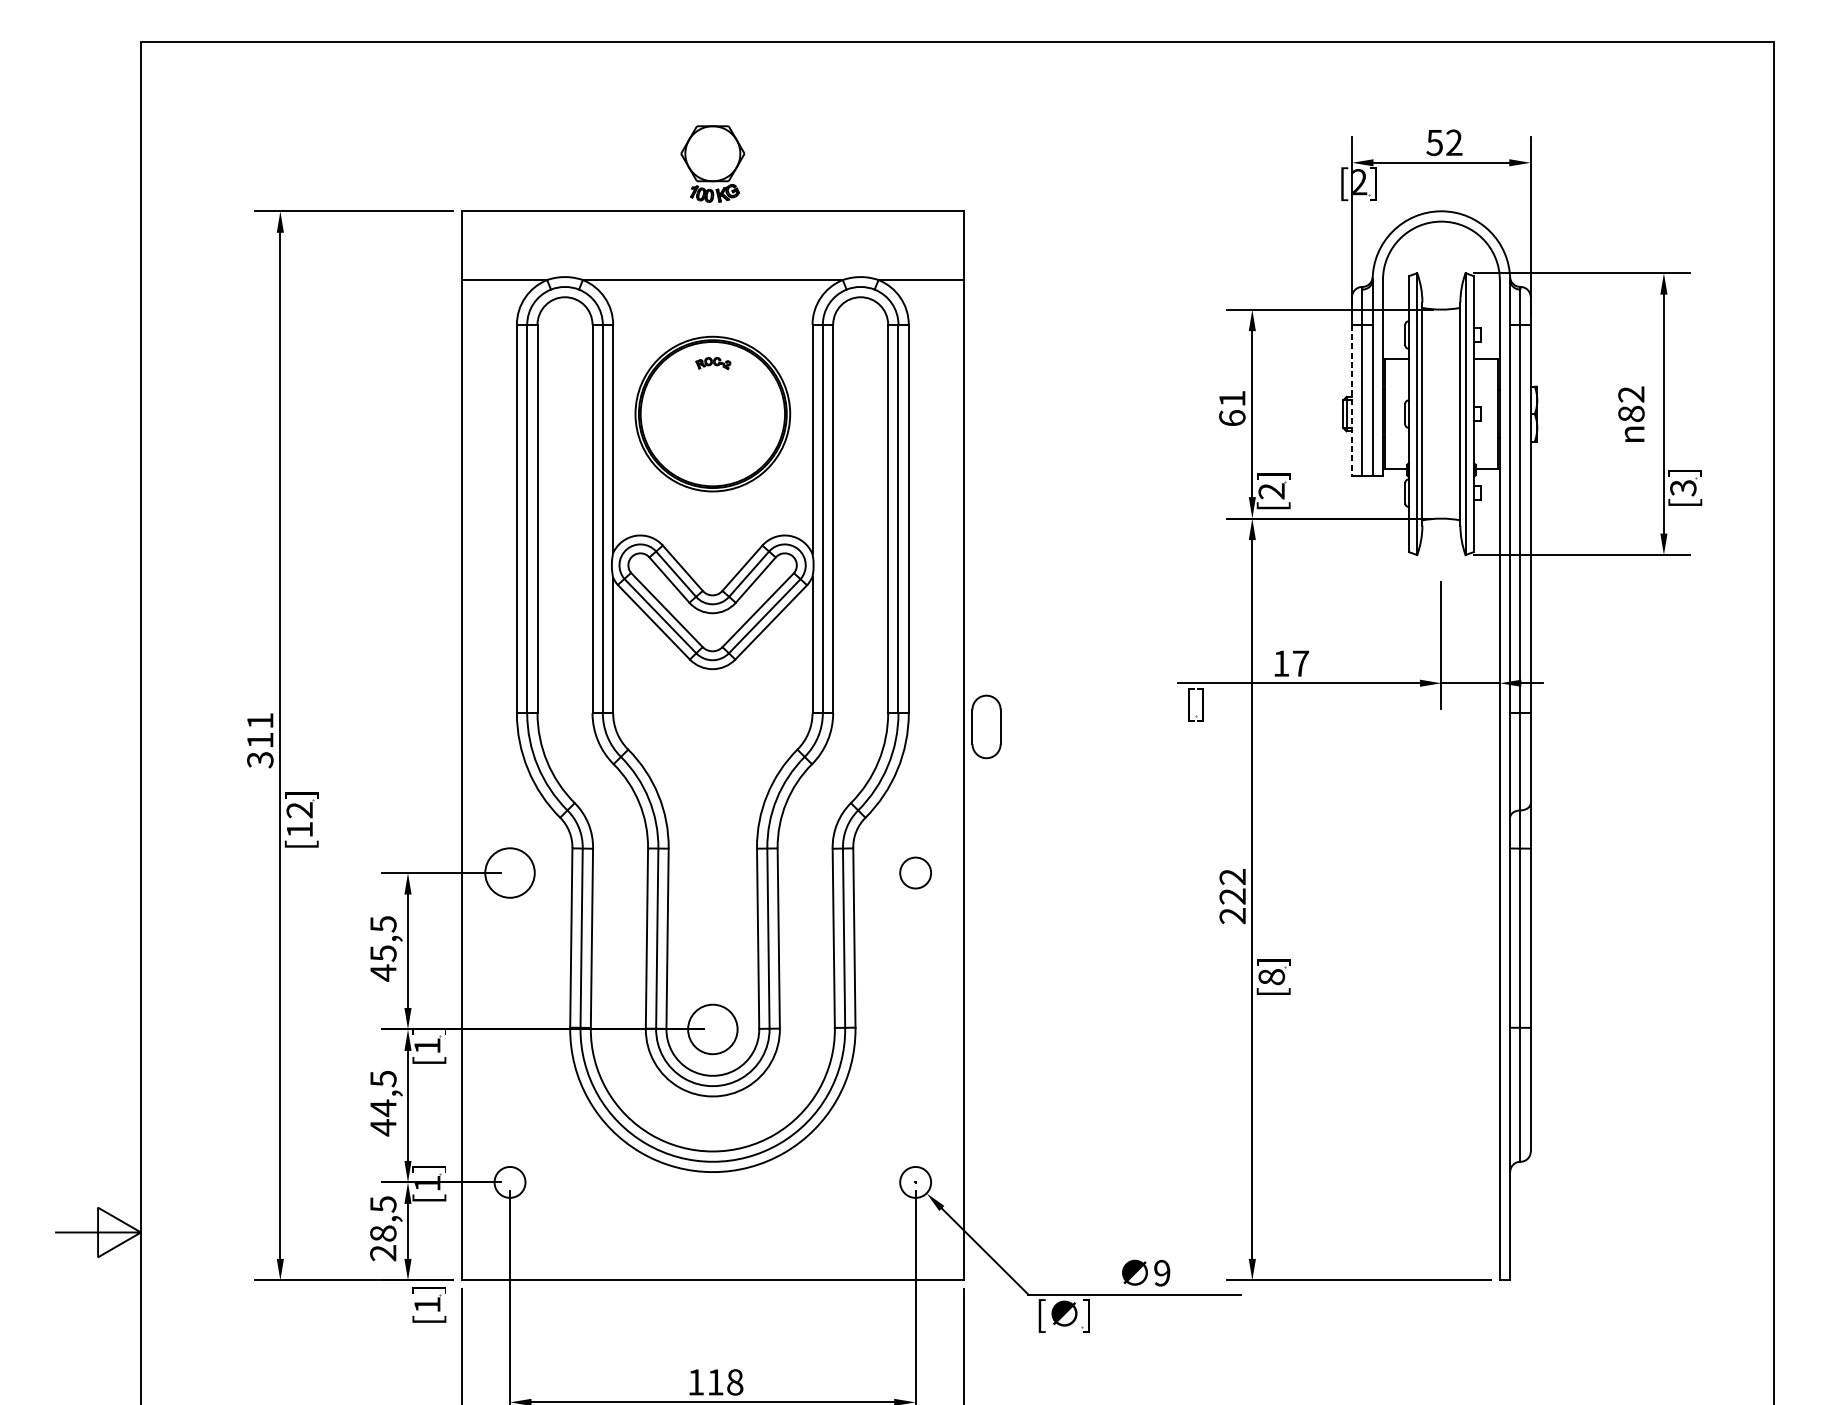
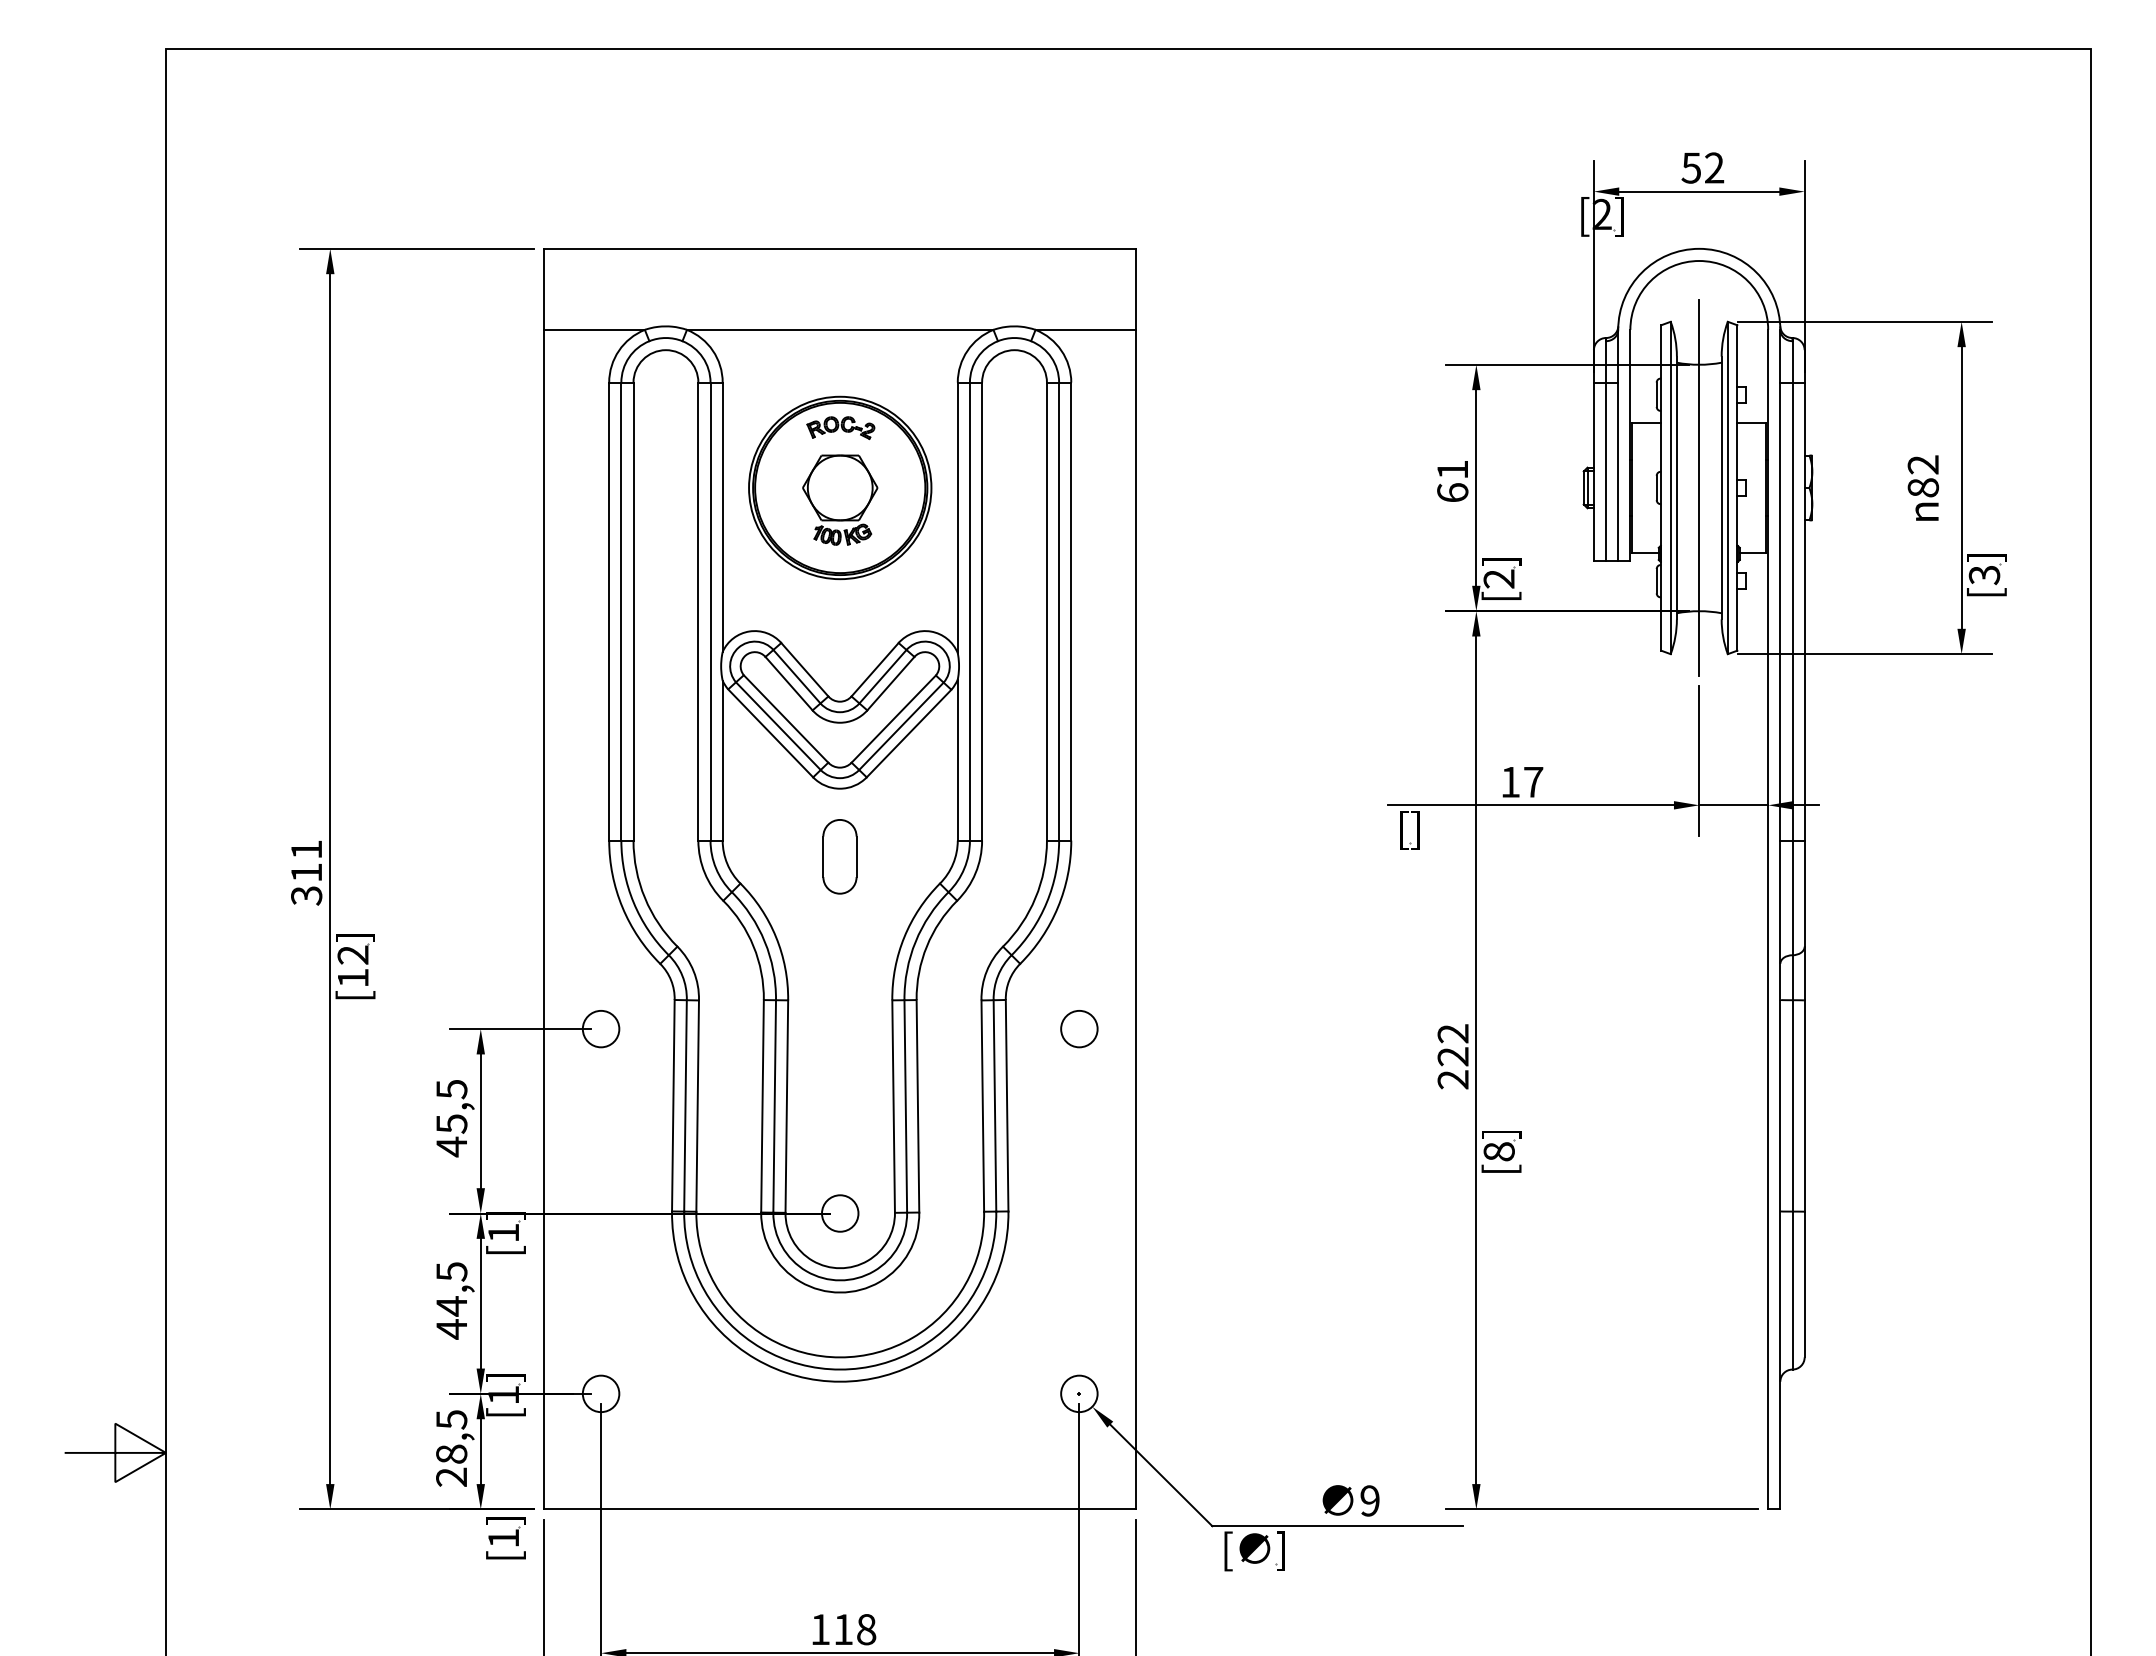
part: (713, 163) -> (840, 499), moved
part: (713, 363) -> (840, 428), size x1.67
line: (1351, 401) -> (1593, 472), dashed -> solid
line: (1441, 413) -> (1699, 487), added
part: (986, 726) -> (839, 856), moved
circle: (509, 872) -> (600, 1028), size x0.62
circle: (713, 1029) -> (840, 1213), size x0.62

